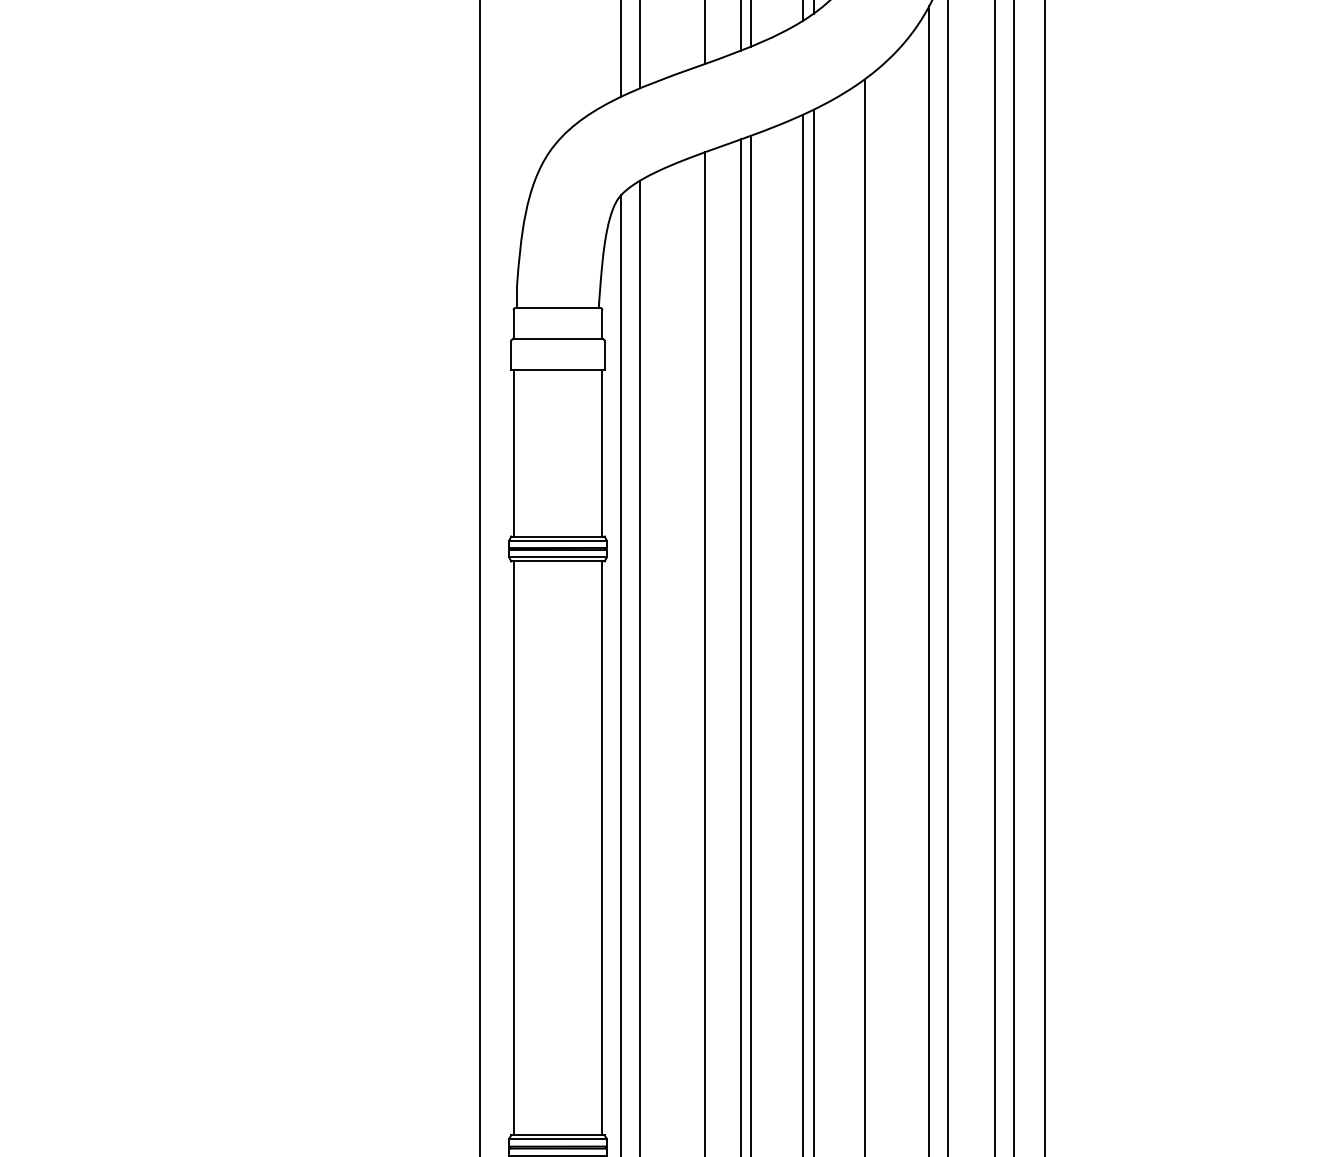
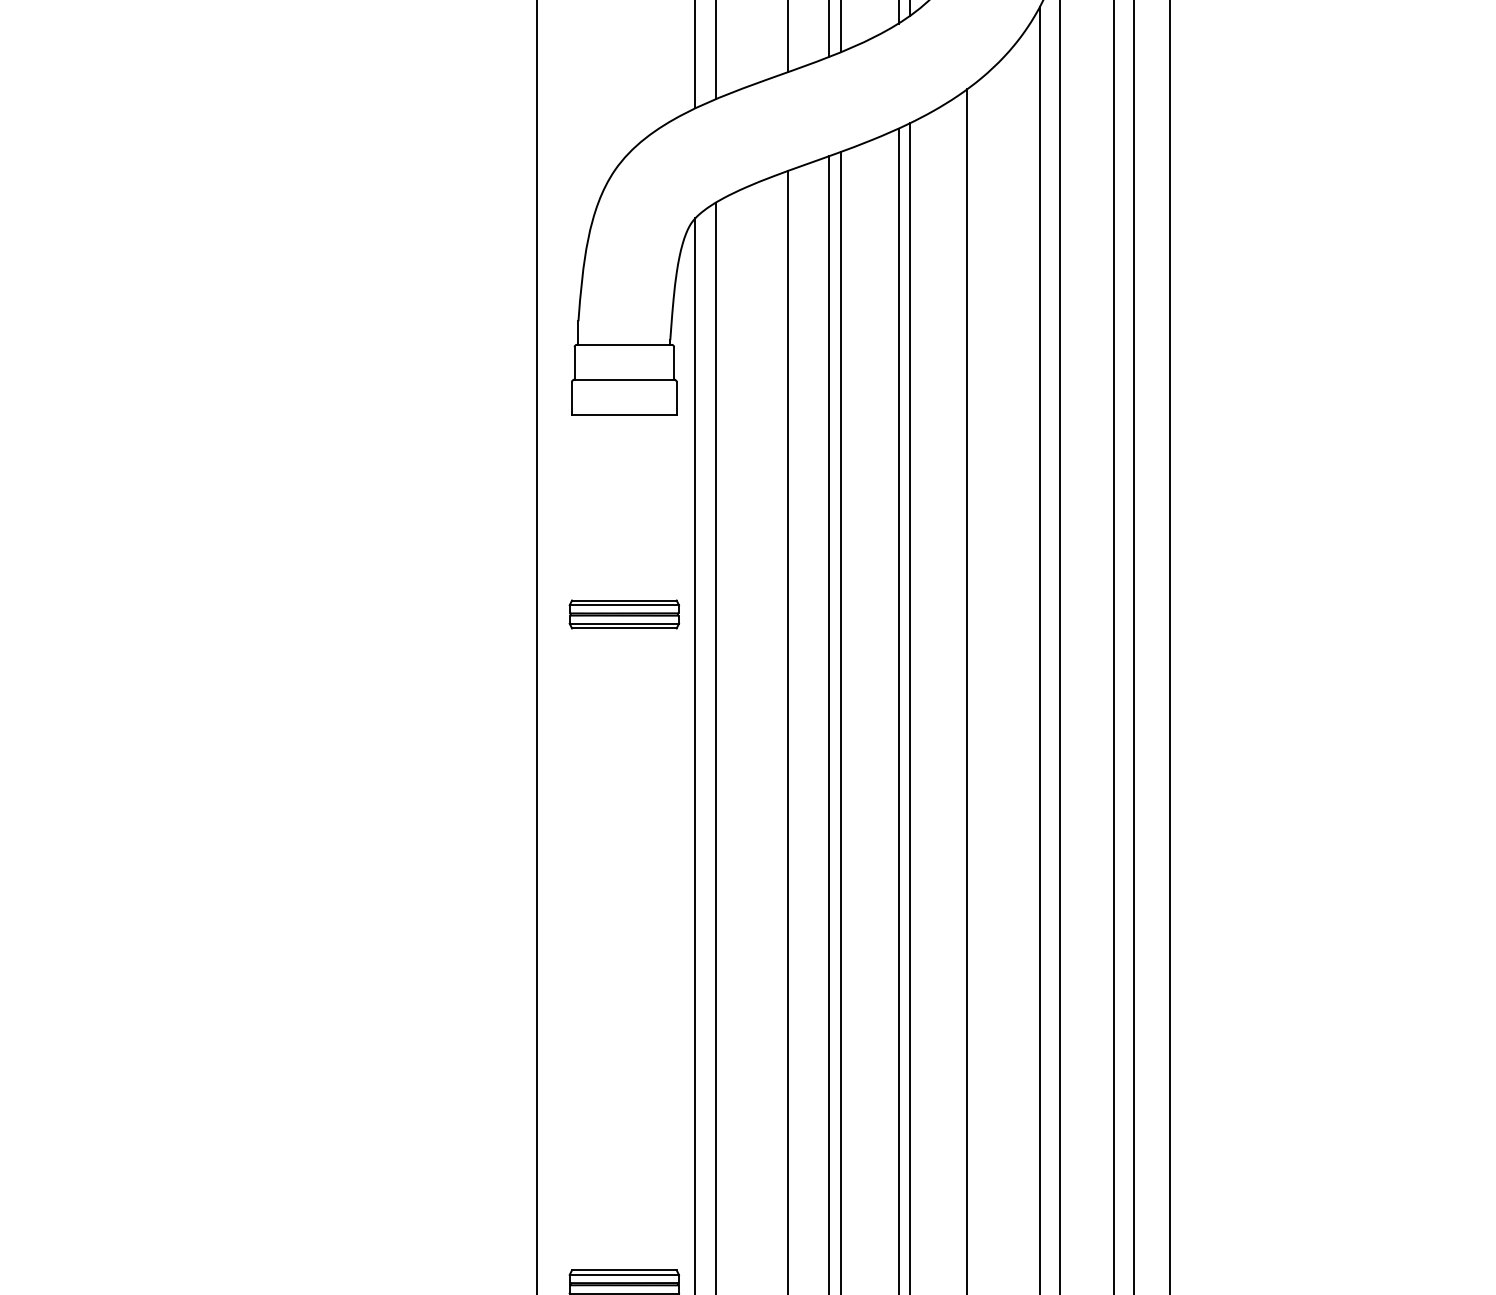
line: (514, 453) -> (575, 507), removed
line: (601, 453) -> (673, 507), removed
line: (514, 848) -> (575, 949), removed
line: (601, 848) -> (673, 949), removed

